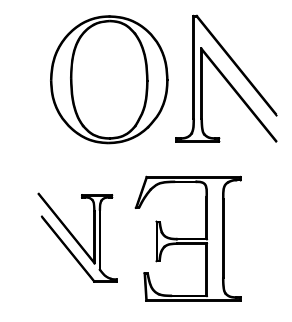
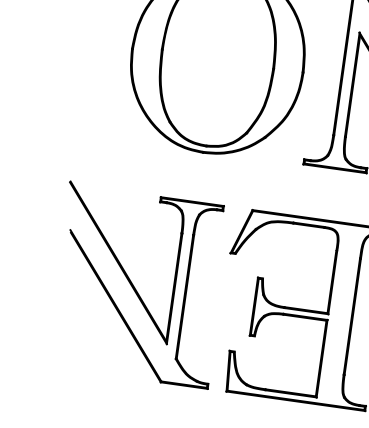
part: (77, 237) -> (138, 284), size x1.43

